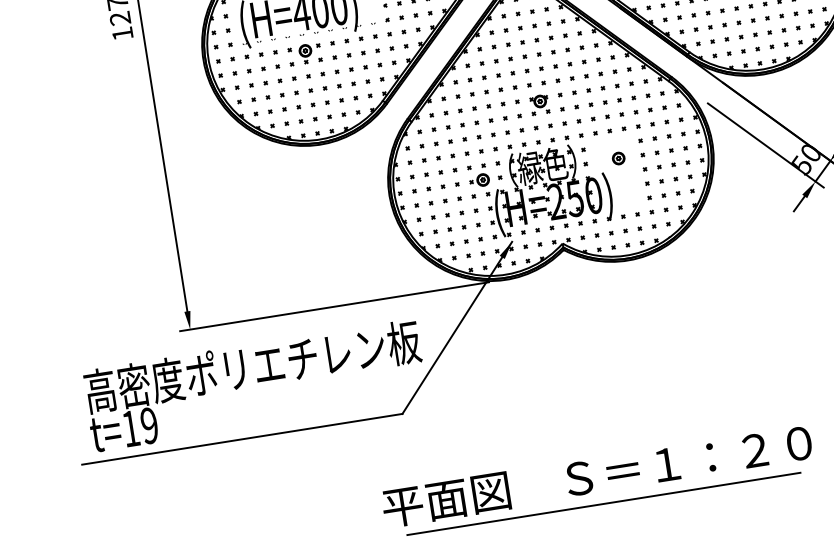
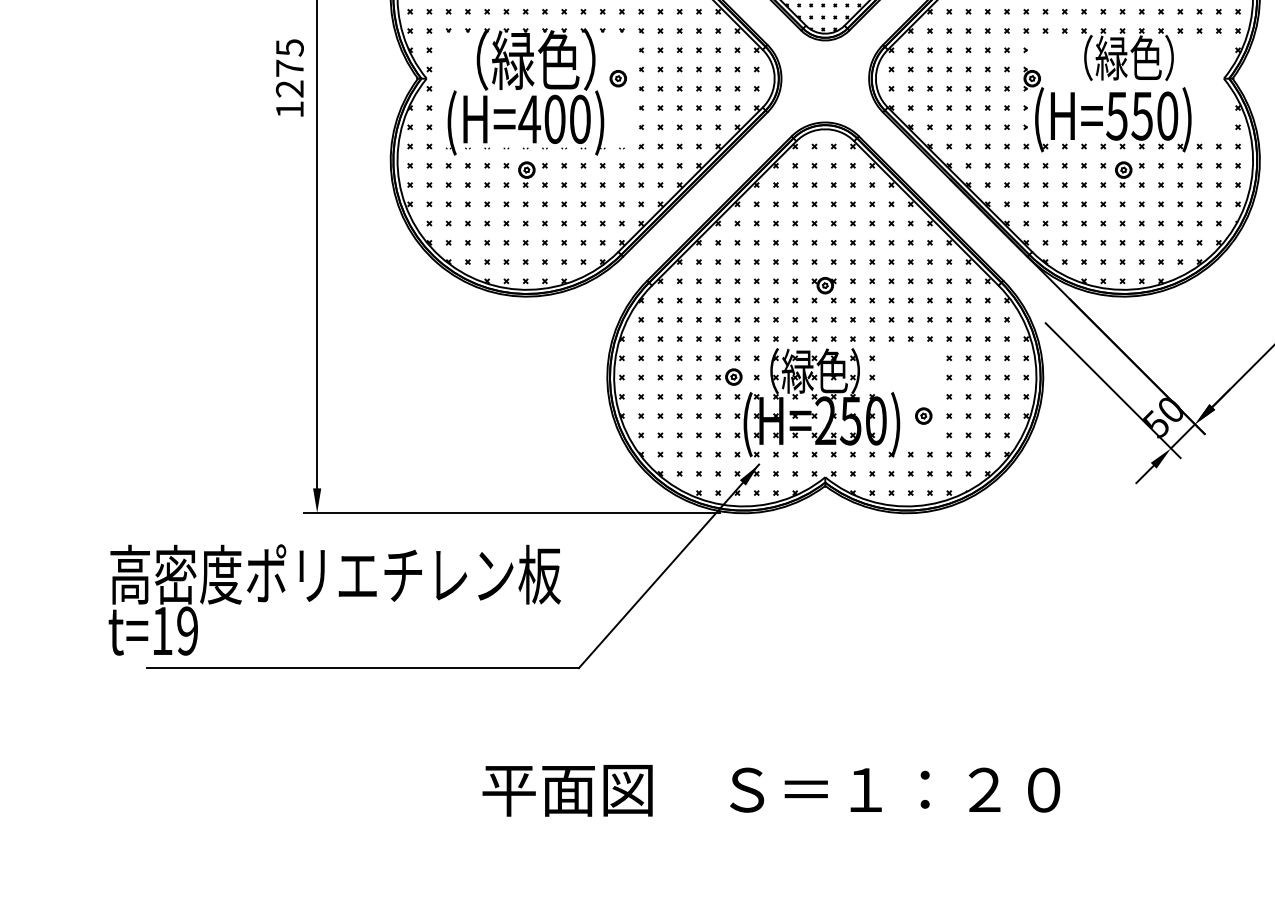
part: (618, 158) -> (923, 415), moved
text: (254, 385) -> (334, 599), moved
text: (597, 476) -> (771, 790), moved
line: (604, 503) -> (825, 828), removed

